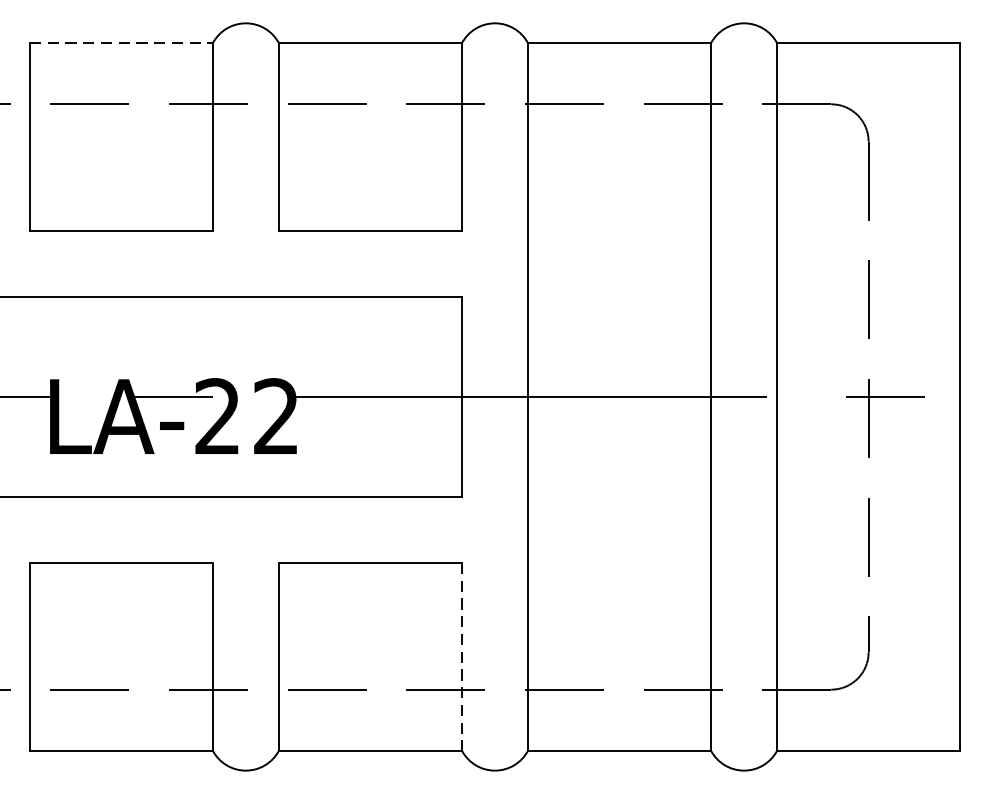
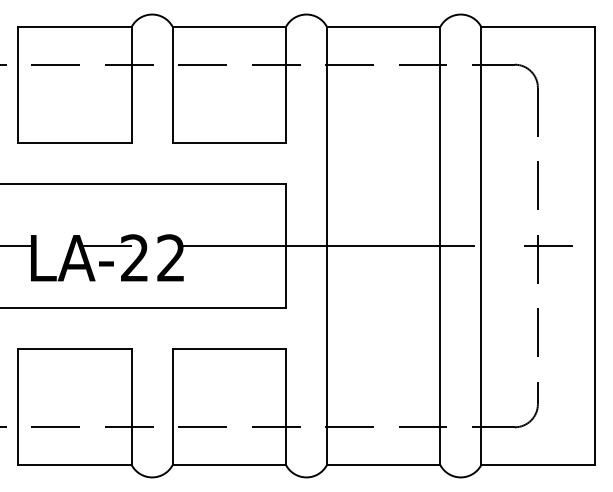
line: (122, 42) -> (75, 26), dashed -> solid
line: (462, 657) -> (286, 407), dashed -> solid

